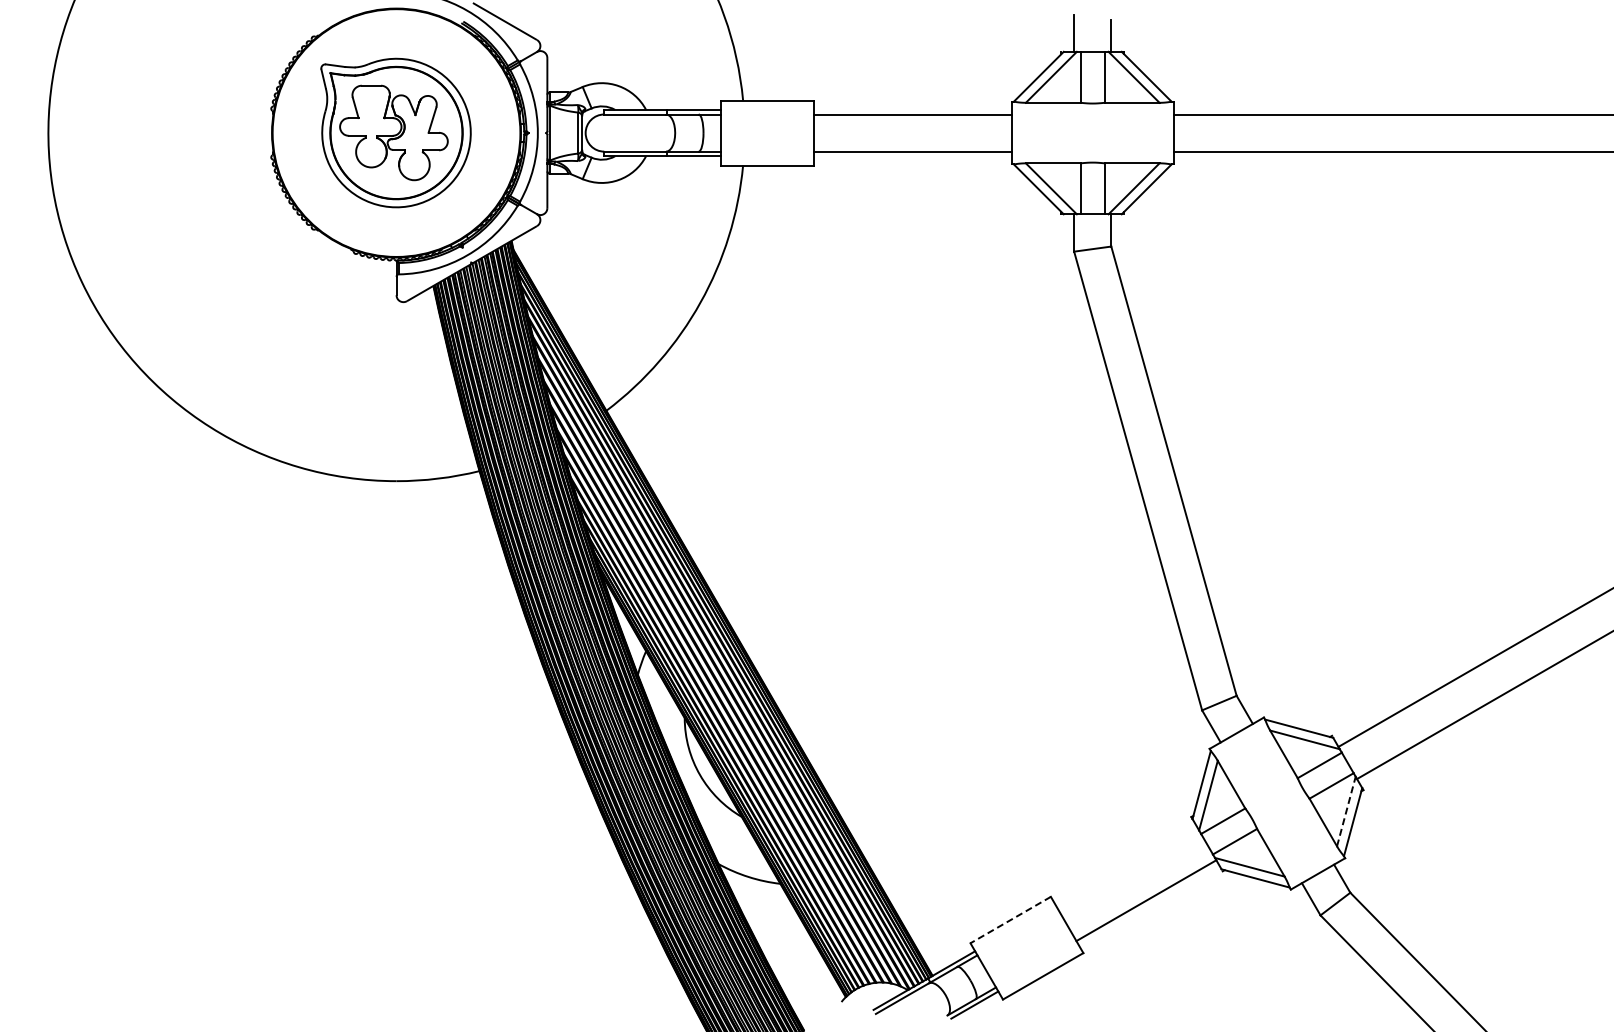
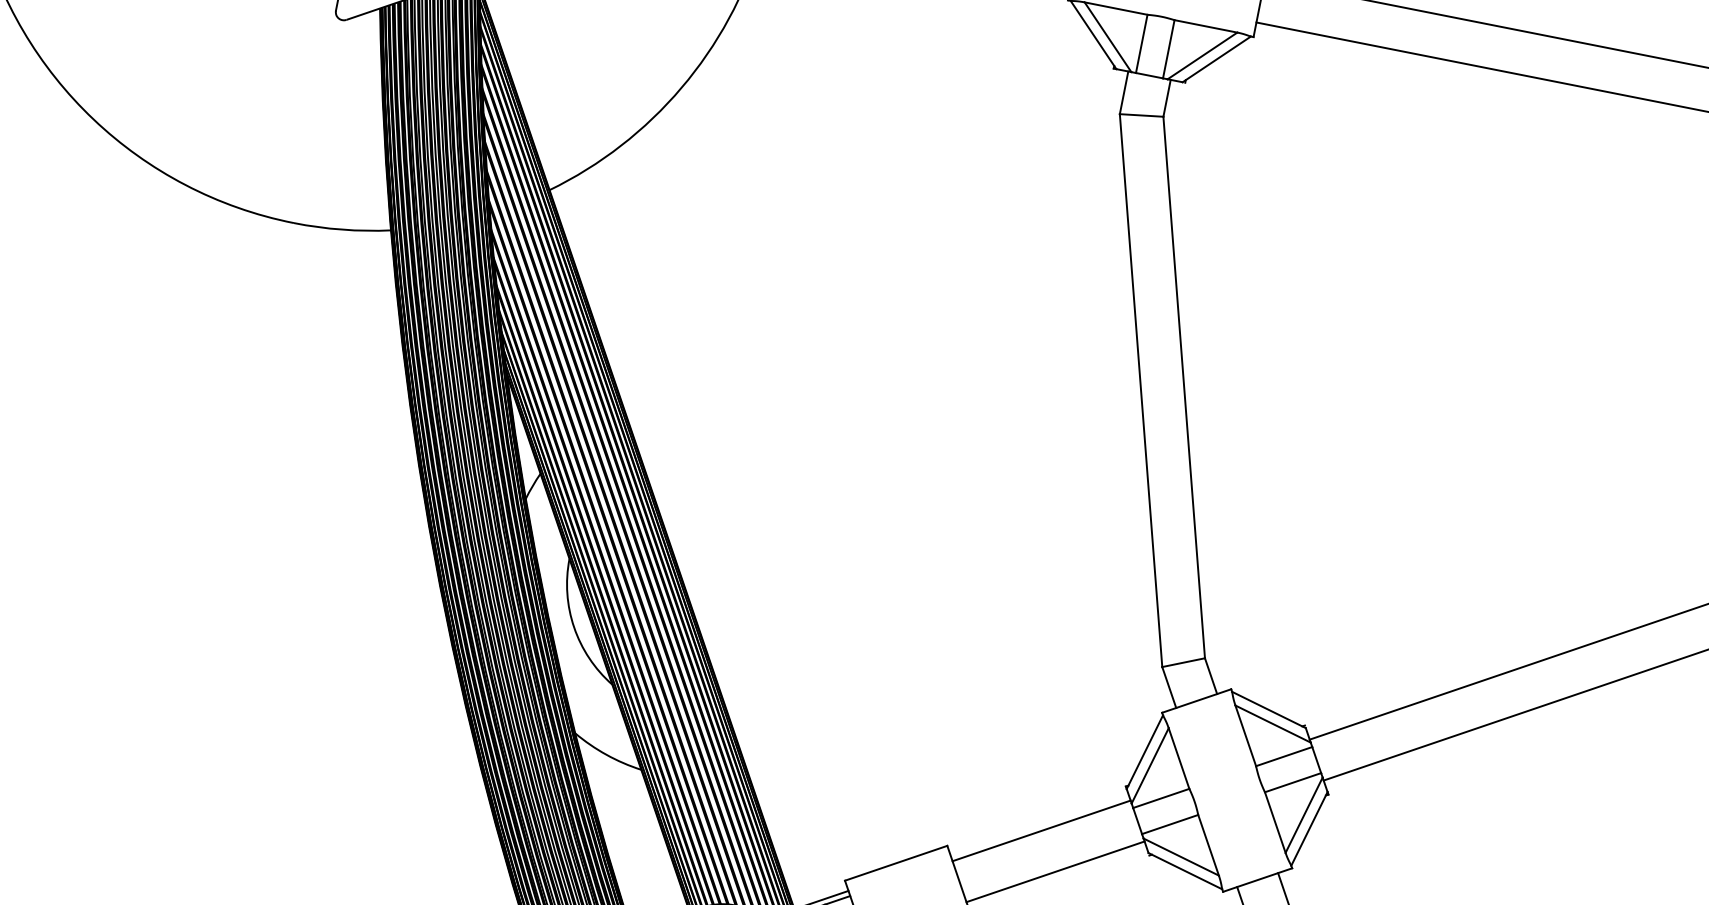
line: (1346, 811) -> (1304, 815), dashed -> solid
line: (1127, 868) -> (1041, 830), added
line: (1010, 920) -> (895, 863), dashed -> solid

